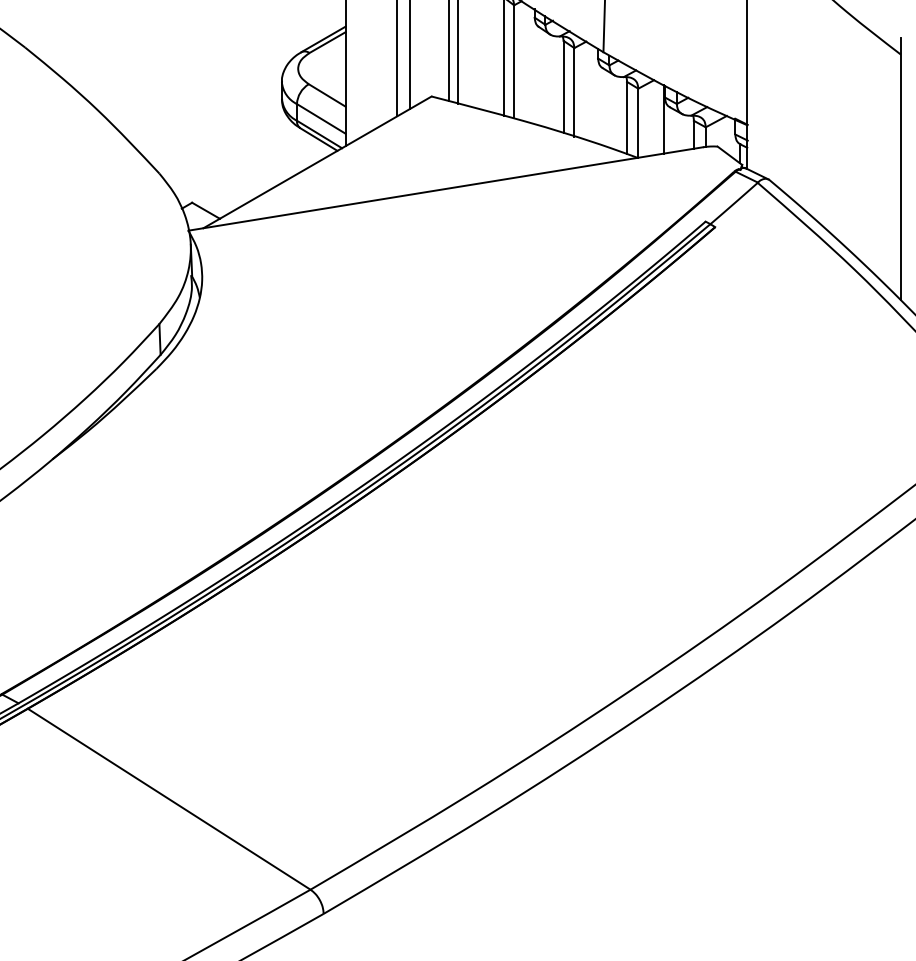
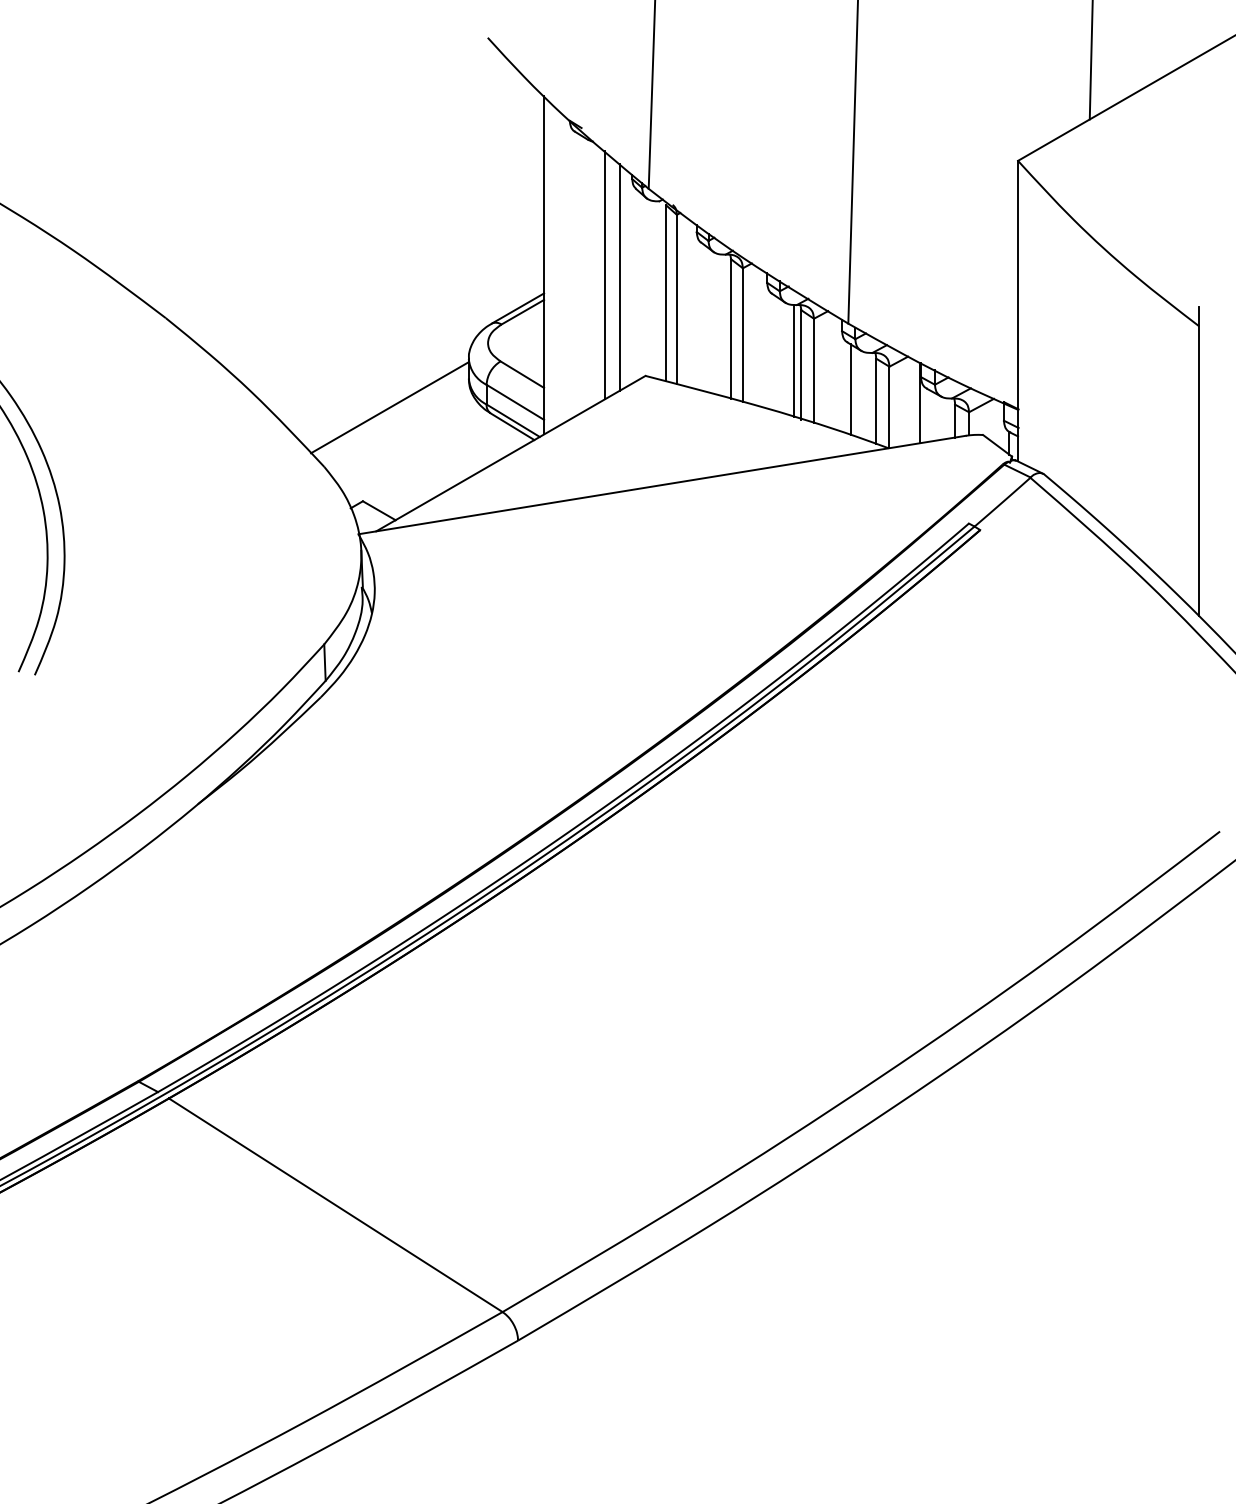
line: (556, 83) -> (793, 360), added
line: (605, 108) -> (850, 389), added
line: (214, 123) -> (389, 407), added

